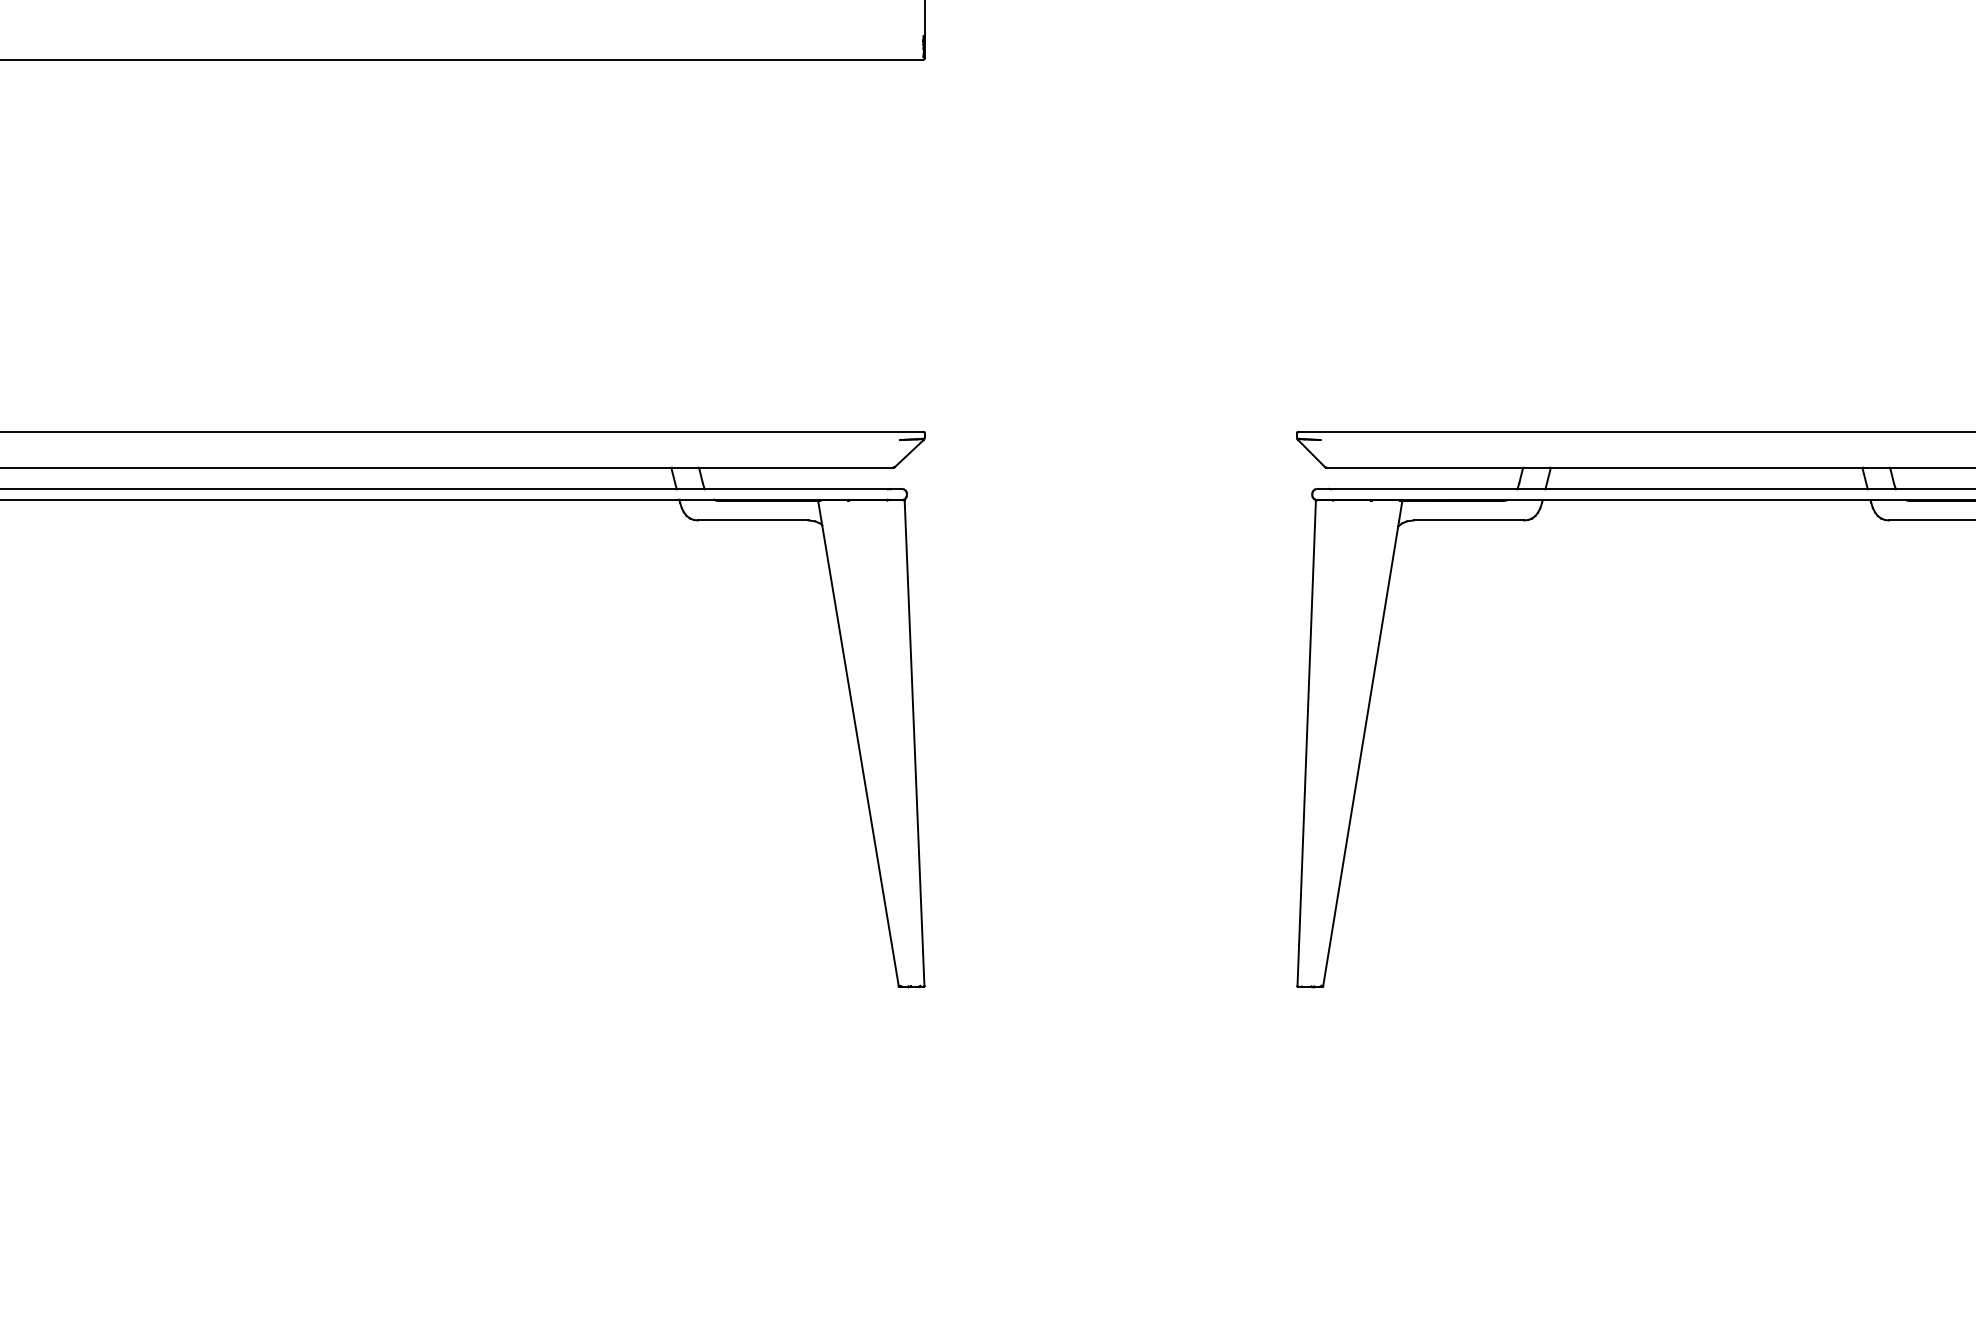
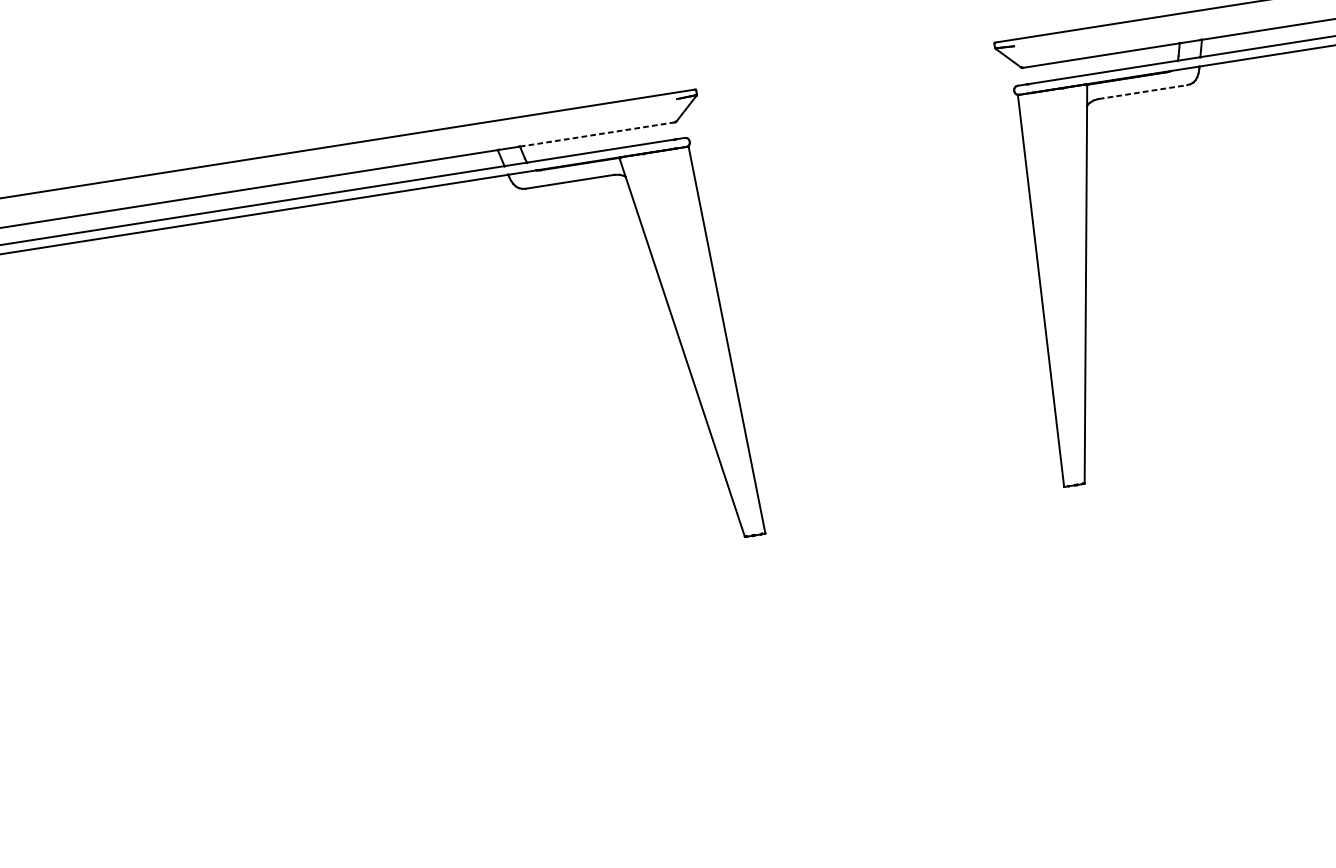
line: (795, 468) -> (597, 134), solid -> dashed
line: (1469, 520) -> (1143, 92), solid -> dashed

